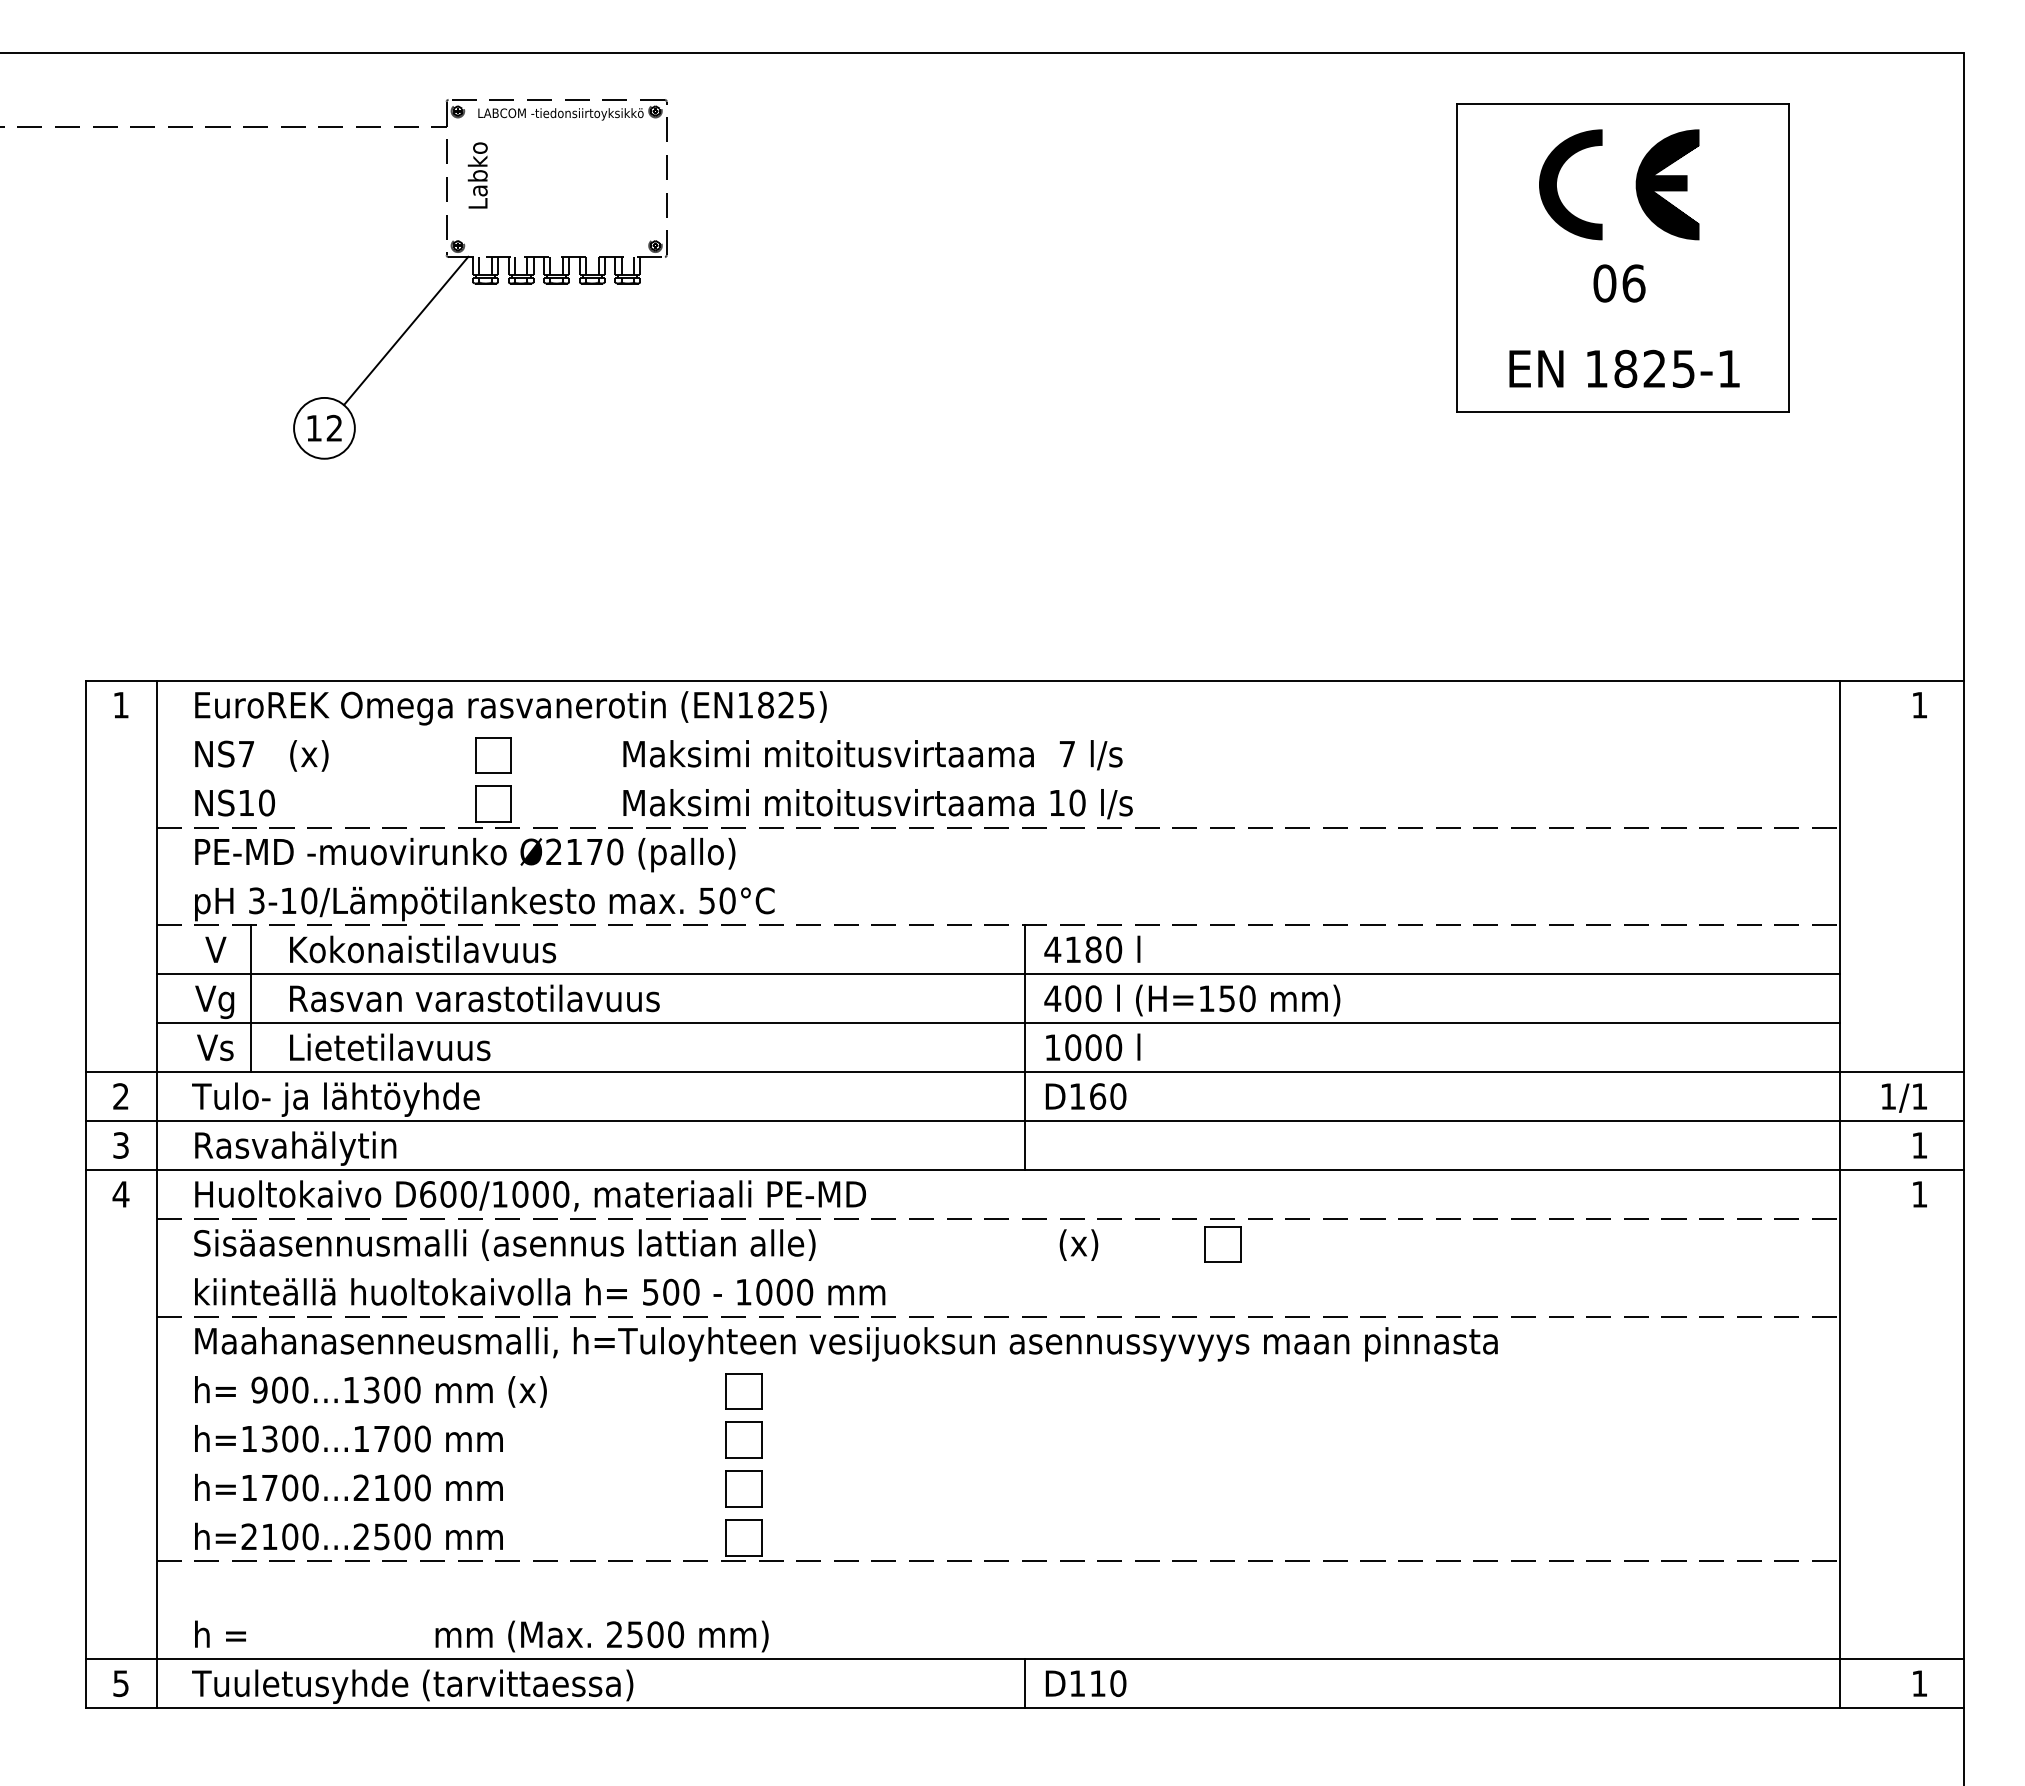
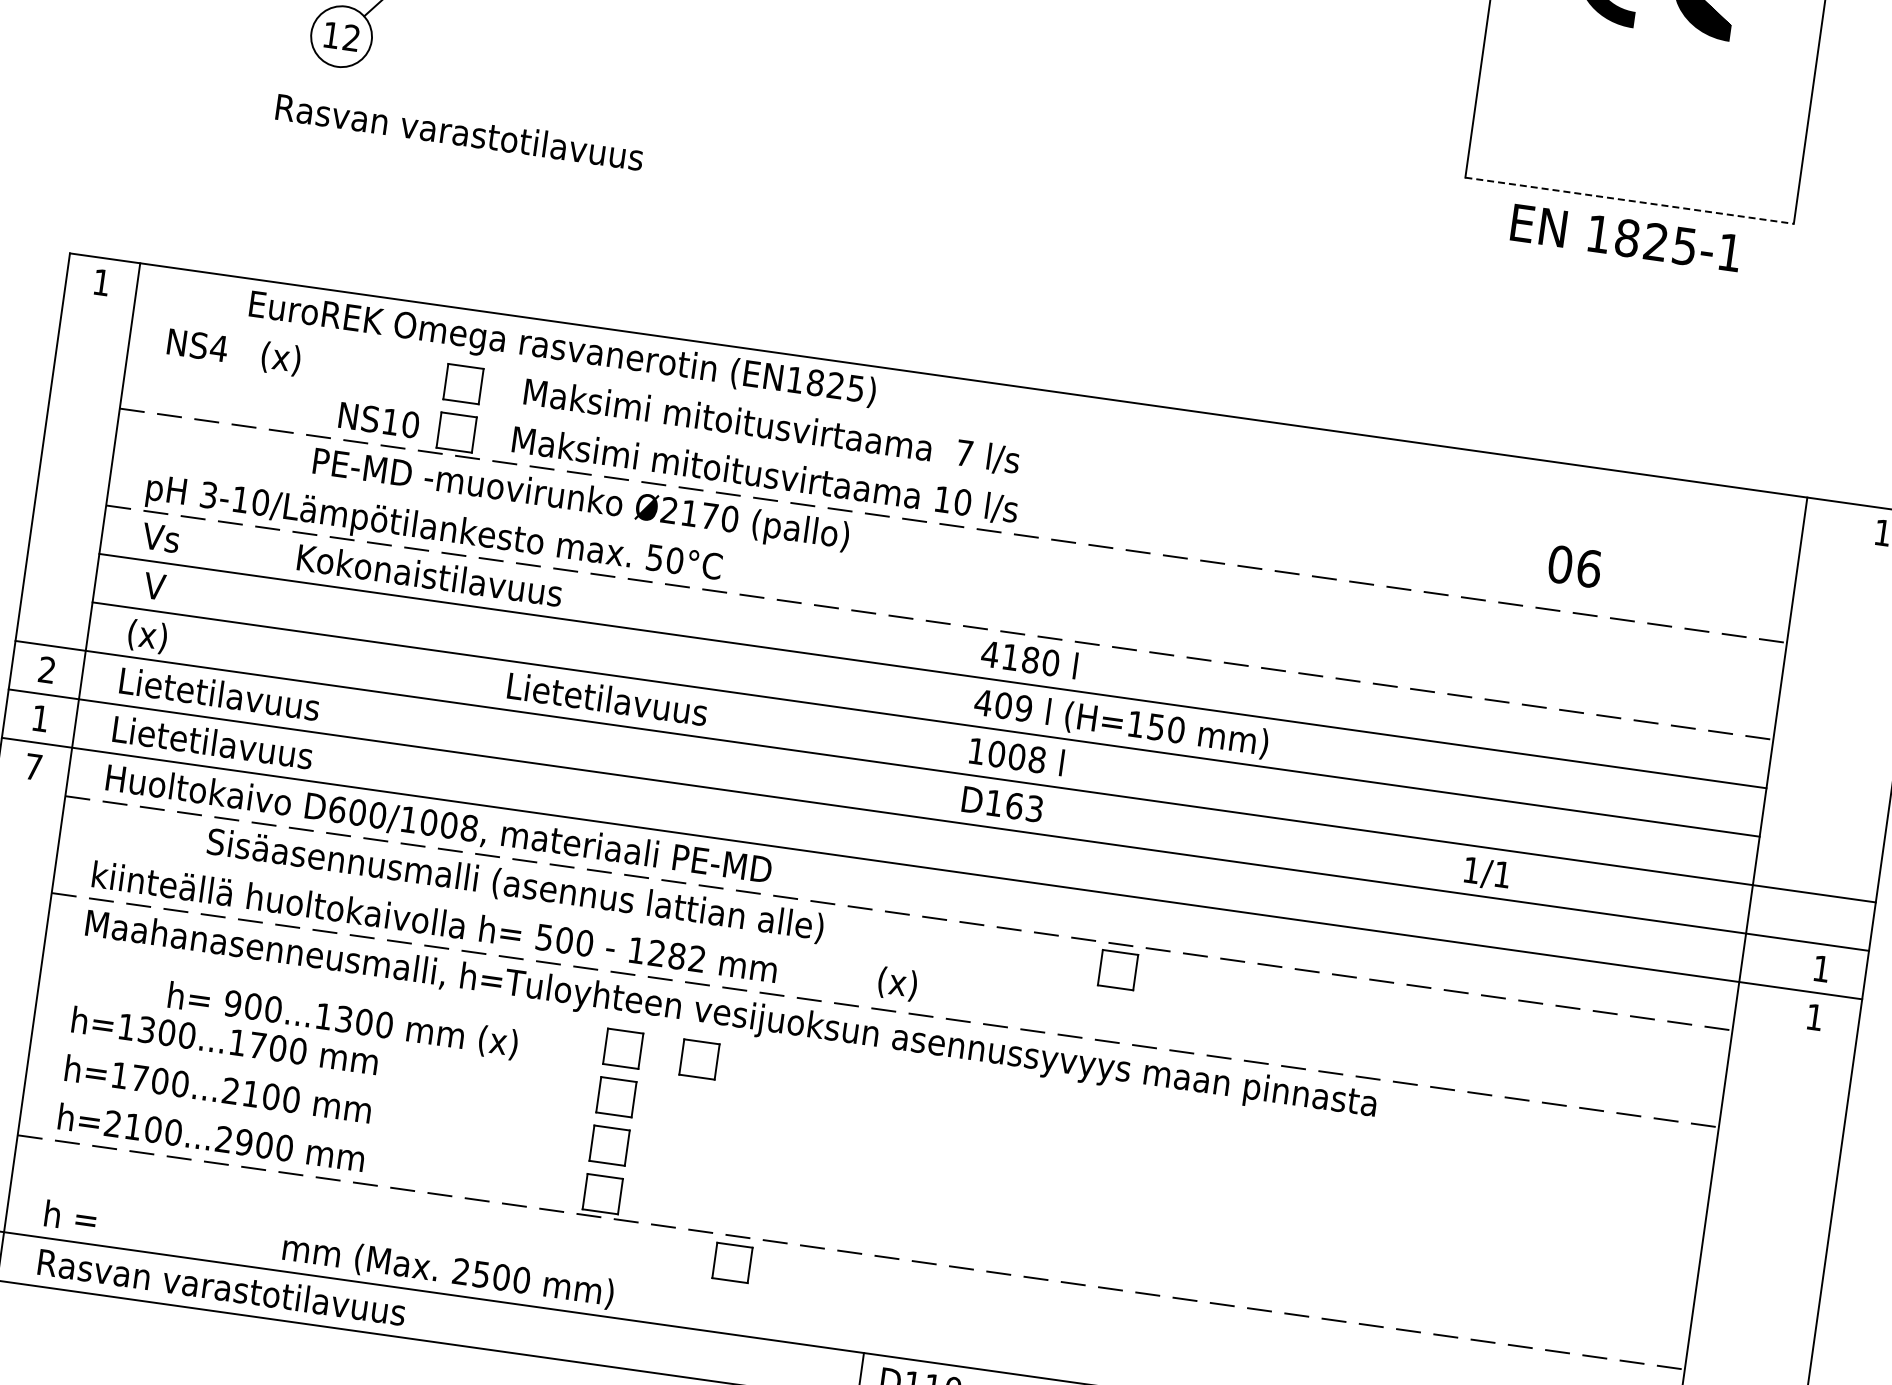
text: (1619, 283) -> (1574, 566), moved
text: (1624, 368) -> (1626, 237), moved
line: (1622, 411) -> (1629, 200), solid -> dashed
text: (510, 708) -> (562, 350), moved
text: (246, 754) -> (218, 348), NS7 -> NS4
text: (872, 755) -> (771, 427), moved
text: (234, 802) -> (378, 419), moved
text: (877, 804) -> (764, 475), moved
text: (465, 854) -> (581, 500), moved
text: (215, 949) -> (161, 537), V -> Vs
text: (423, 949) -> (430, 575), moved
line: (251, 998) -> (189, 591), removed
text: (474, 998) -> (459, 132), moved
text: (1093, 998) -> (1023, 708), 400 -> 409
text: (214, 1002) -> (152, 589), Vg -> V
text: (390, 1047) -> (607, 699), moved
line: (1024, 1047) -> (948, 747), removed
text: (1114, 1047) -> (1037, 759), 1000 -> 1008
text: (215, 1049) -> (147, 636), Vs -> (x)
text: (1118, 1096) -> (1034, 808), D160 -> D163
text: (1904, 1097) -> (1487, 873), moved
text: (335, 1099) -> (259, 702), Tulo- ja lähtöyhde -> Lietetilavuus
text: (120, 1145) -> (39, 718), 3 -> 1
text: (297, 1148) -> (214, 746), Rasvahälytin -> Lietetilavuus
text: (120, 1194) -> (32, 767), 4 -> 7
text: (561, 1194) -> (469, 828), D600/1000, -> D600/1008,
text: (504, 1244) -> (515, 885), moved
text: (1078, 1244) -> (897, 983), moved
text: (784, 1291) -> (677, 955), 1000 -> 1282
text: (370, 1391) -> (342, 1020), moved
part: (820, 1391) -> (698, 1059), added
text: (381, 1536) -> (243, 1142), h=2100...2500 -> h=2100...2900
part: (881, 1587) -> (731, 1262), added
text: (412, 1686) -> (253, 1294), Tuuletusyhde (tarvittaessa) -> Rasvan varastotilavuus

